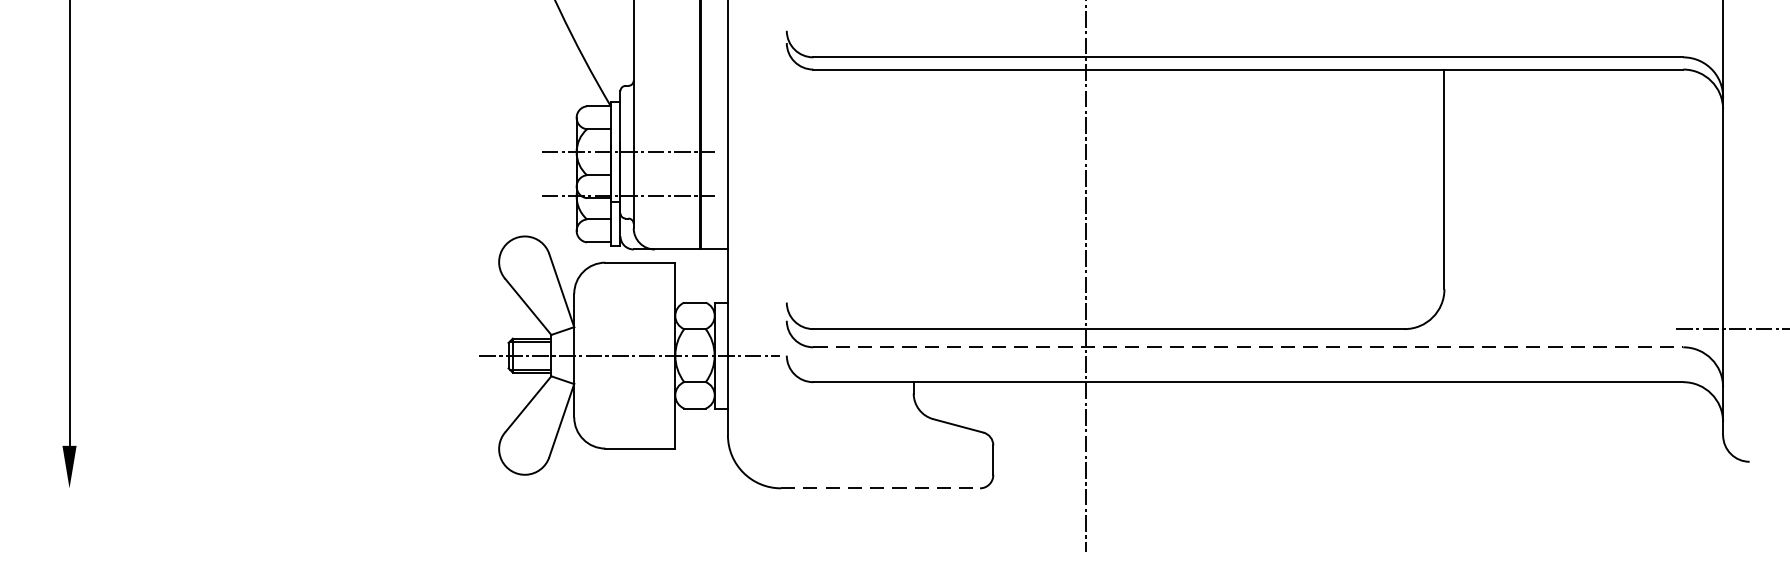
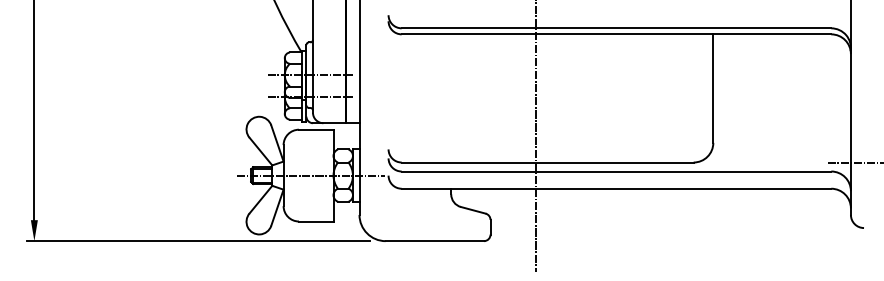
line: (1248, 347) -> (616, 171), dashed -> solid
line: (399, 489) -> (197, 241), added
line: (881, 489) -> (435, 241), dashed -> solid

